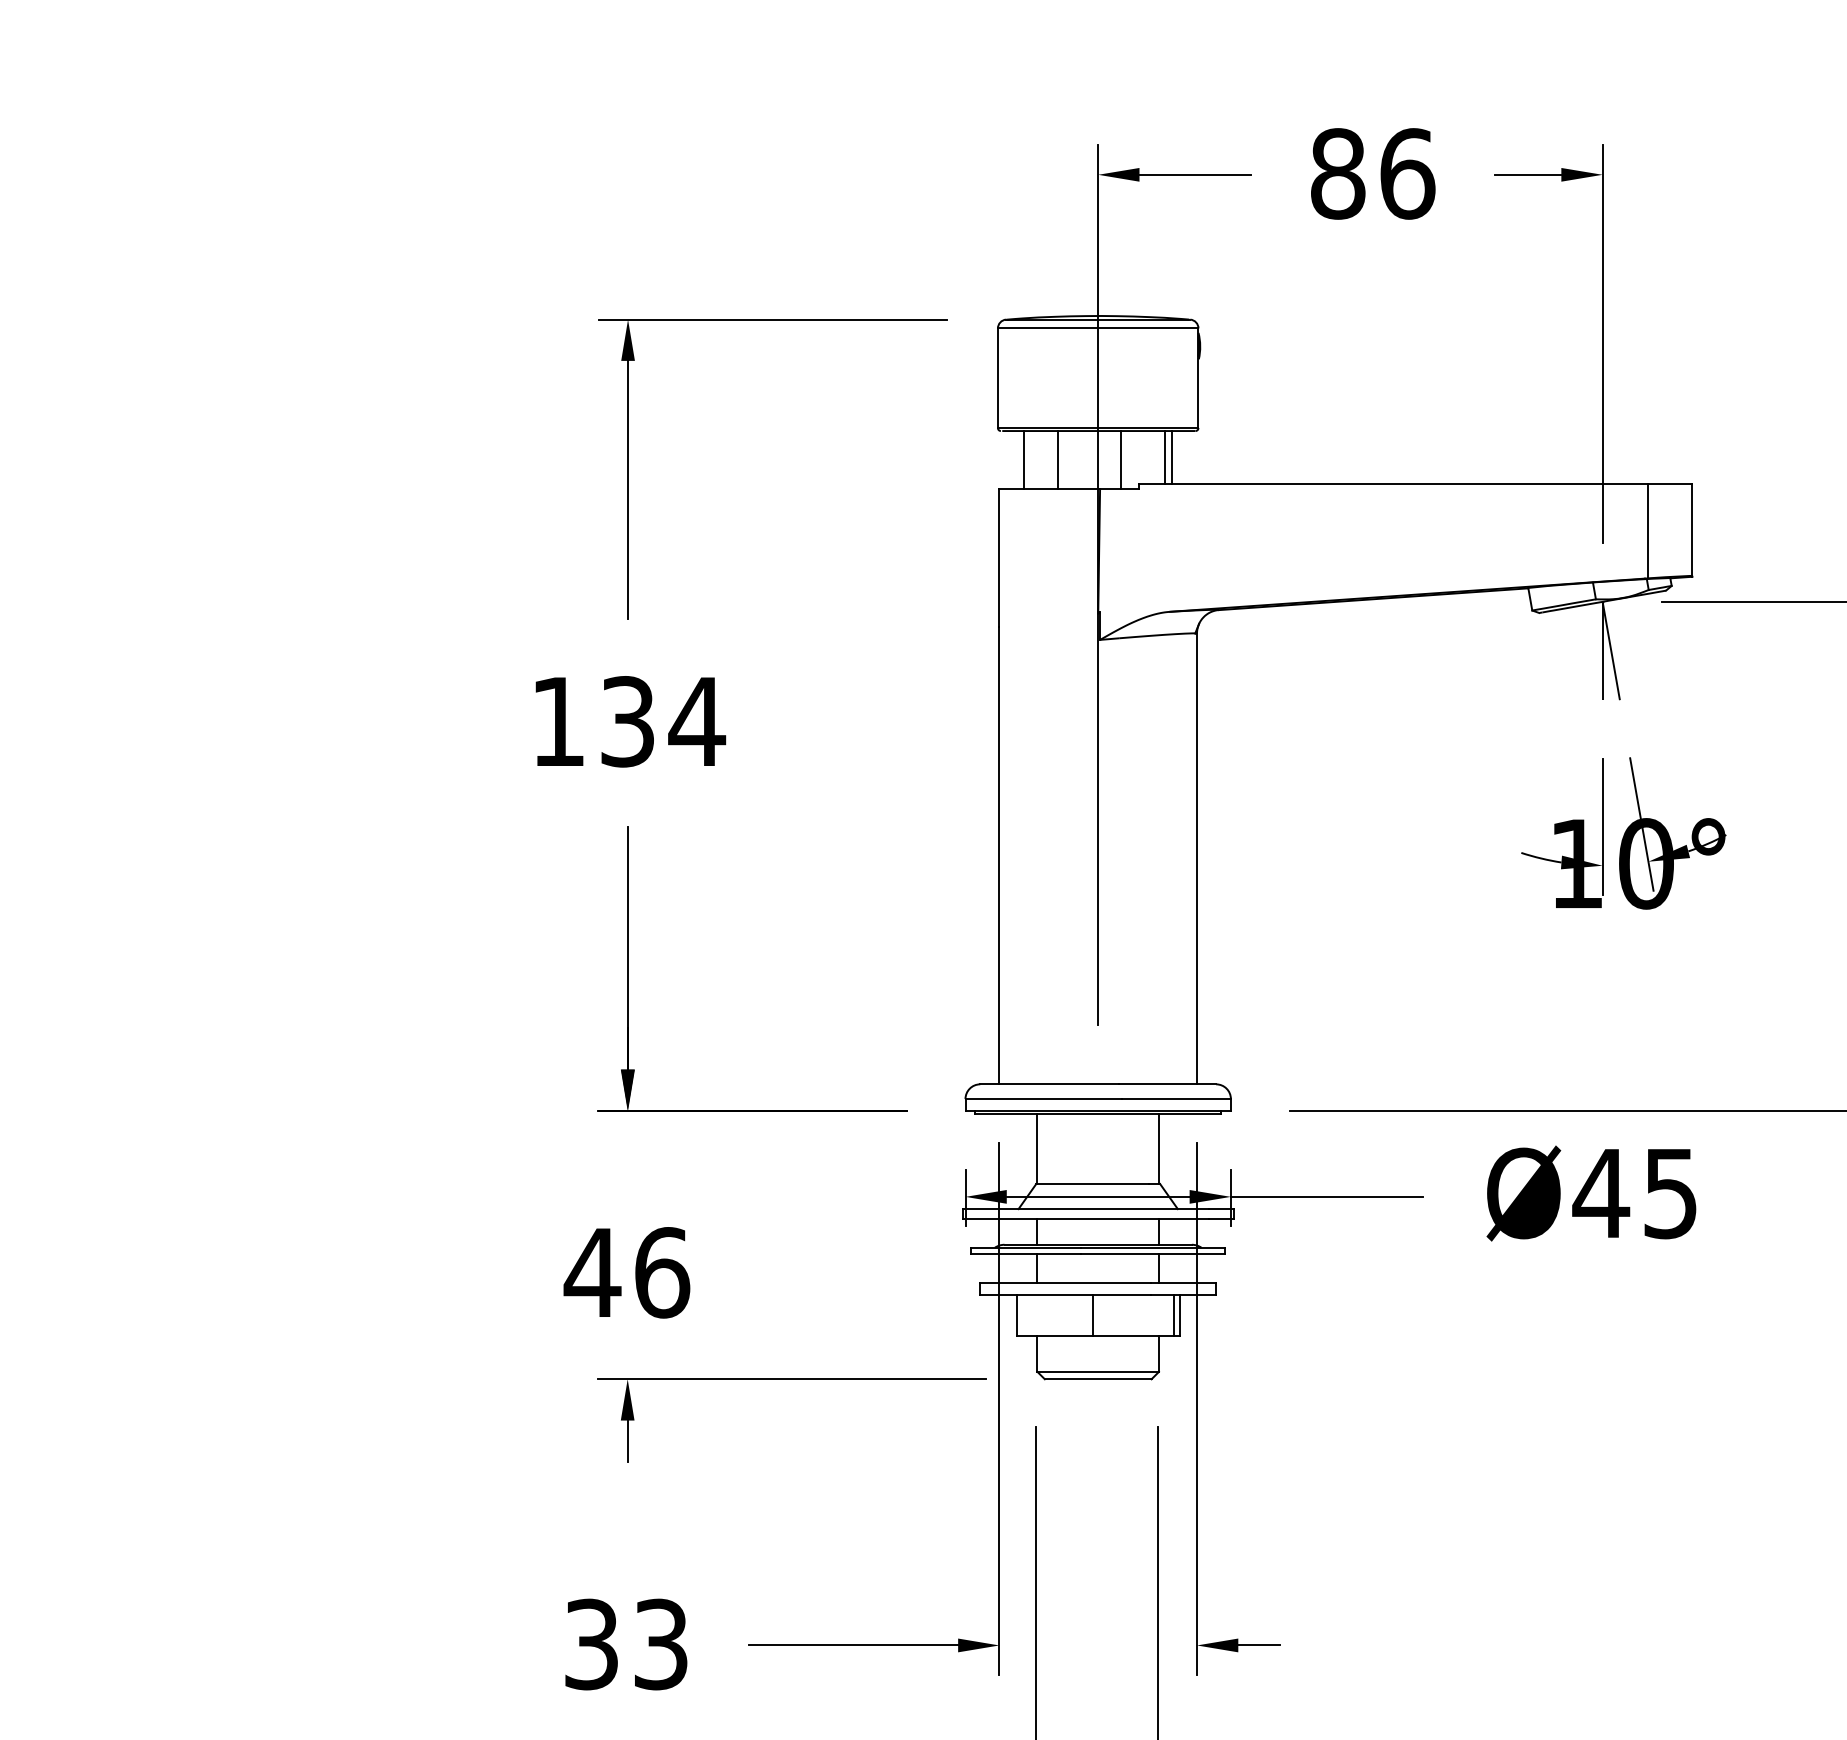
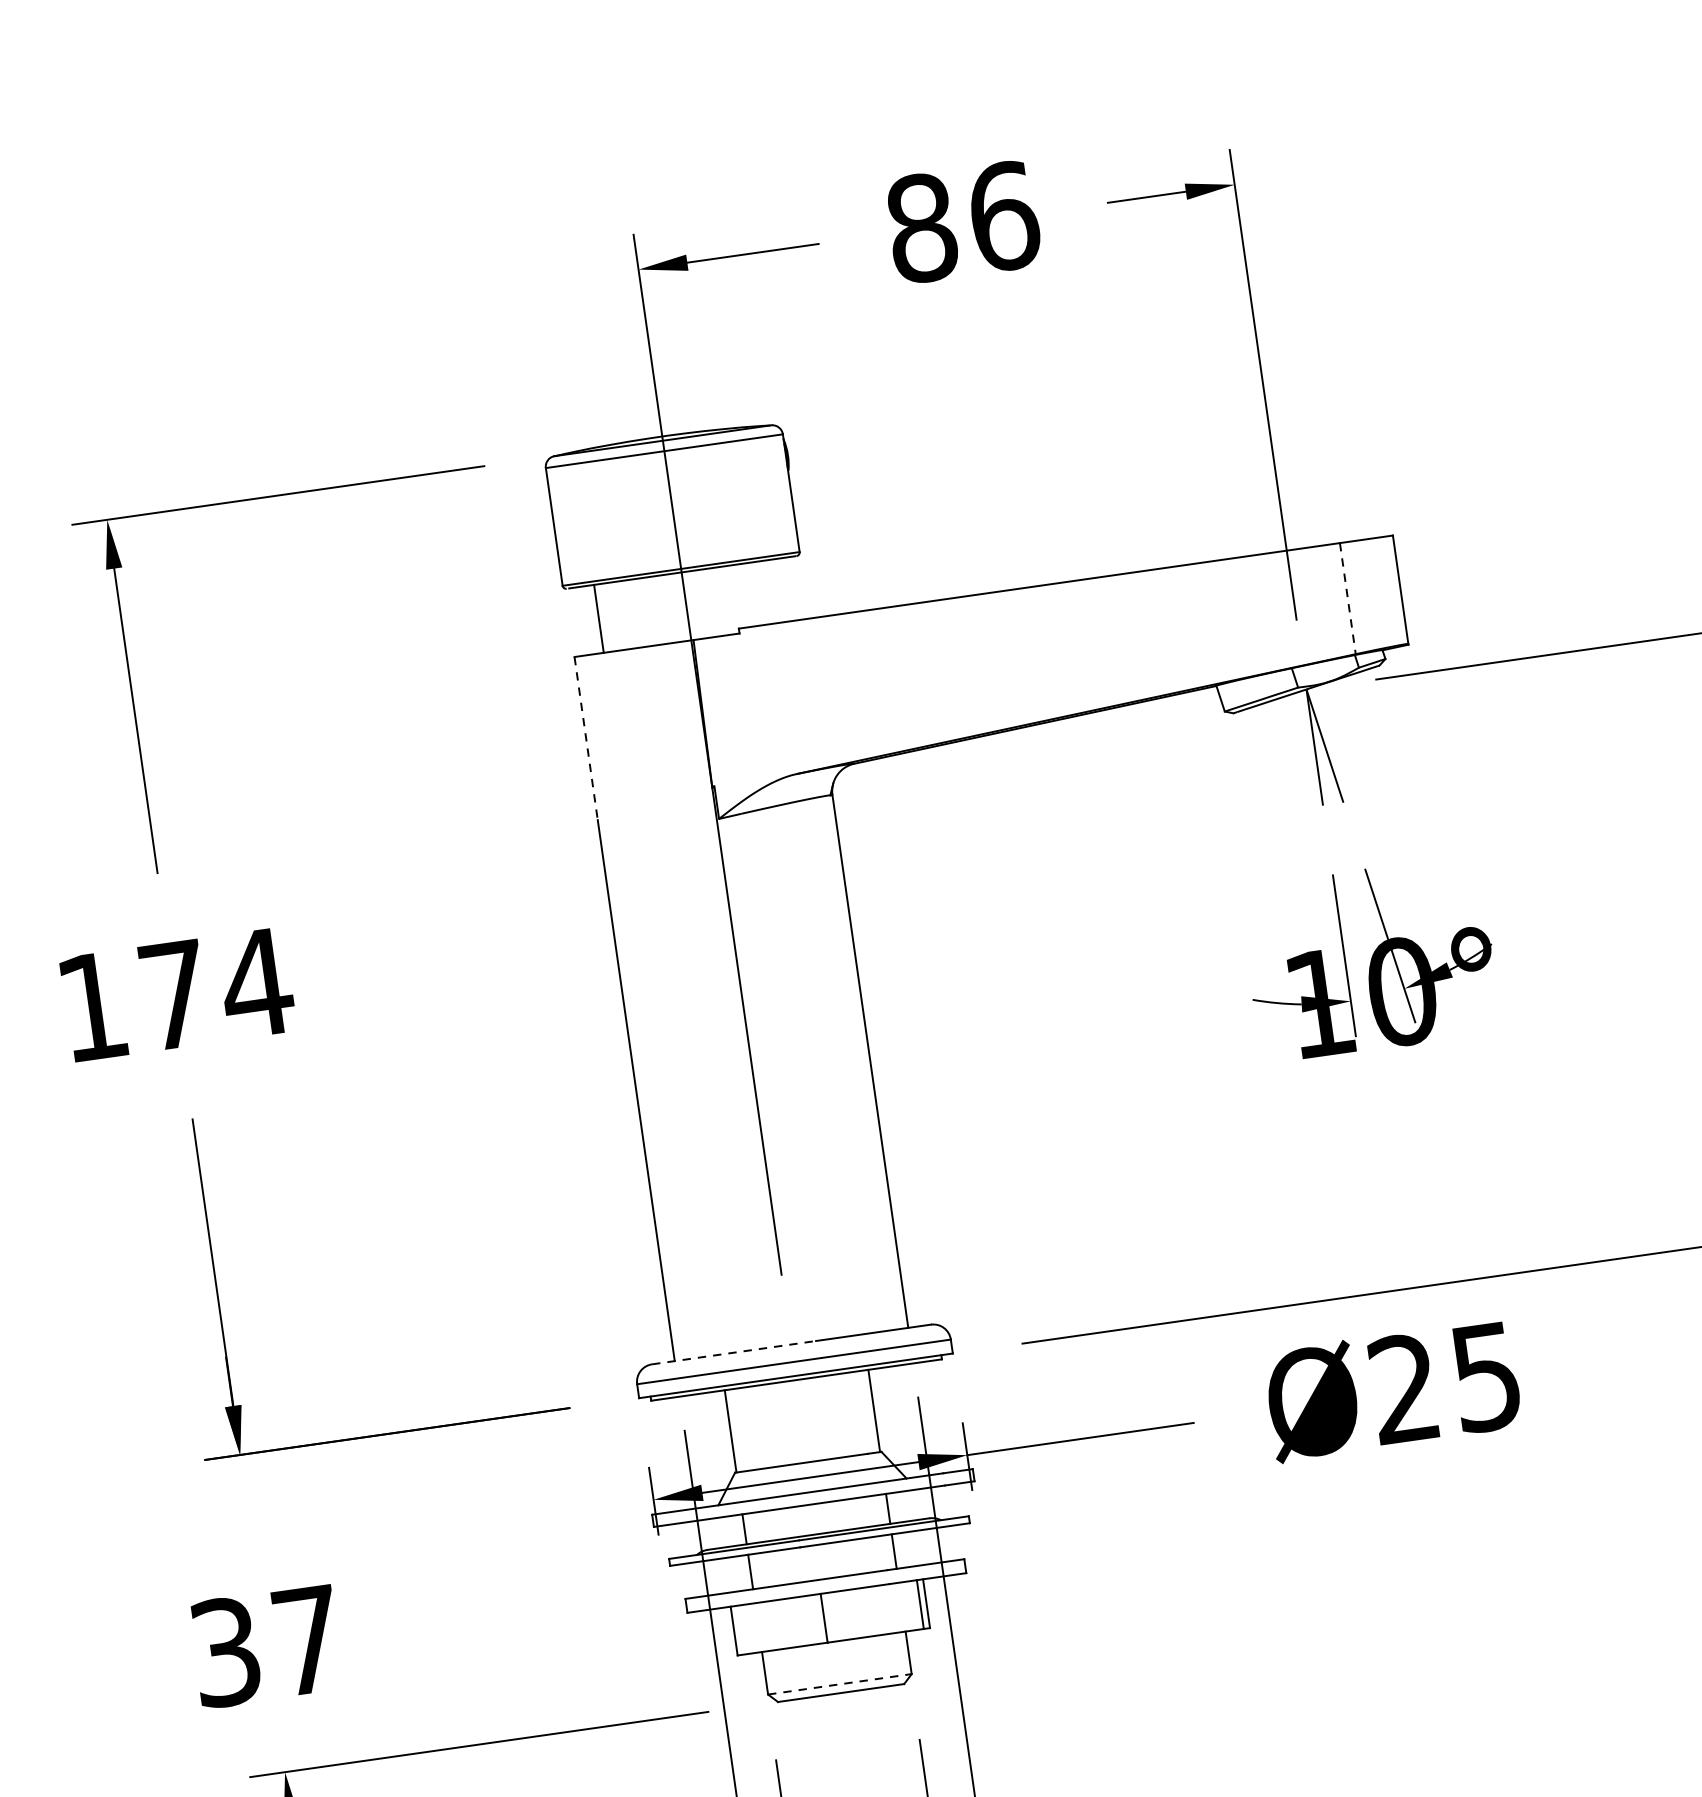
line: (1164, 457) -> (764, 592), removed
line: (1172, 457) -> (773, 591), removed
line: (1058, 459) -> (639, 612), removed
line: (1121, 459) -> (713, 602), removed
line: (1647, 531) -> (1347, 598), solid -> dashed
line: (999, 558) -> (586, 739), solid -> dashed
text: (627, 721) -> (174, 994), 134 -> 174
line: (1050, 1084) -> (735, 1352), solid -> dashed
text: (1601, 1192) -> (1404, 1387), Ø45 -> Ø25
text: (626, 1272) -> (265, 1646), 46 -> 37
line: (1098, 1371) -> (840, 1683), solid -> dashed

